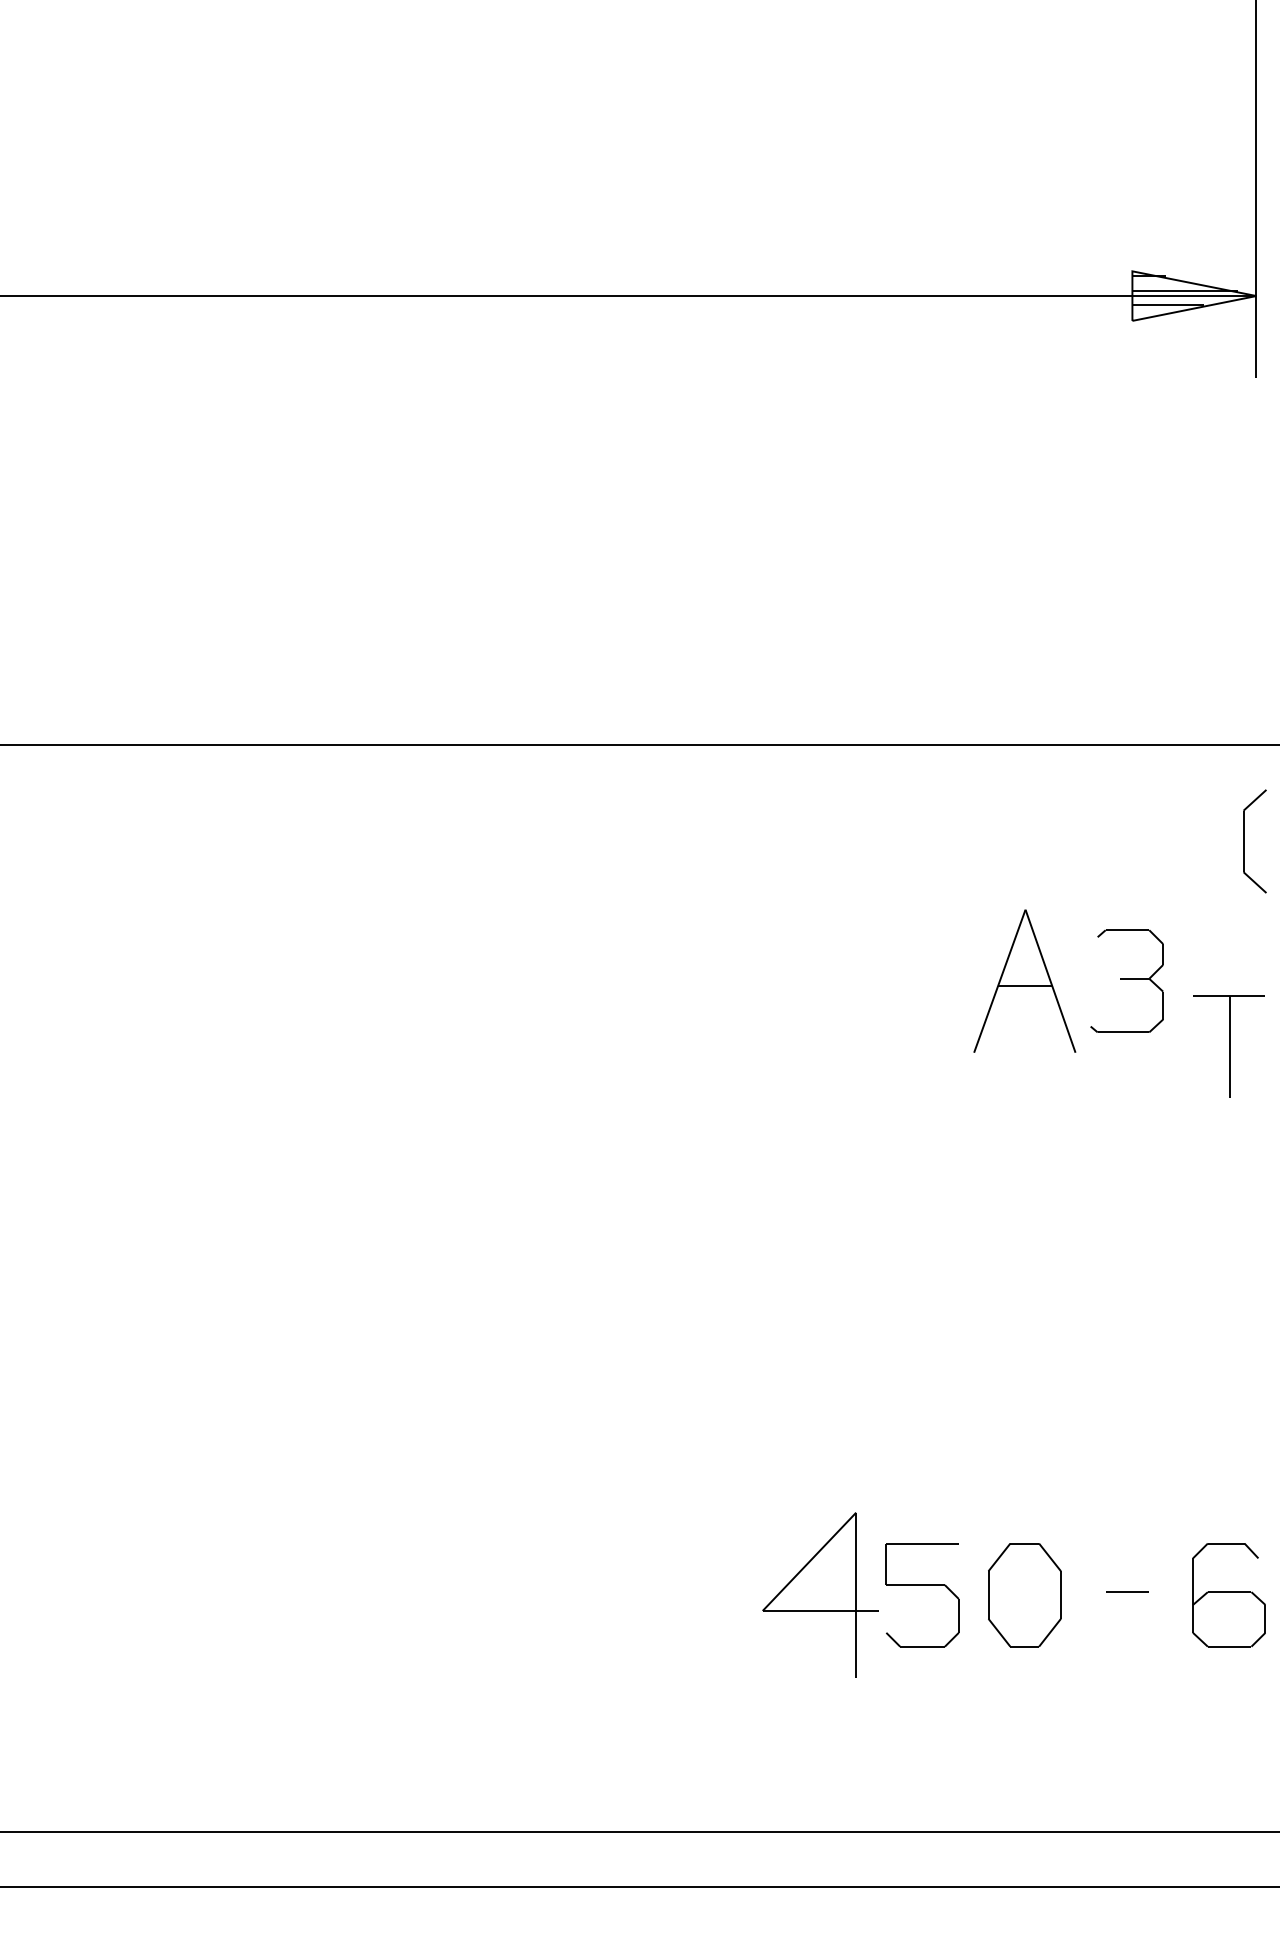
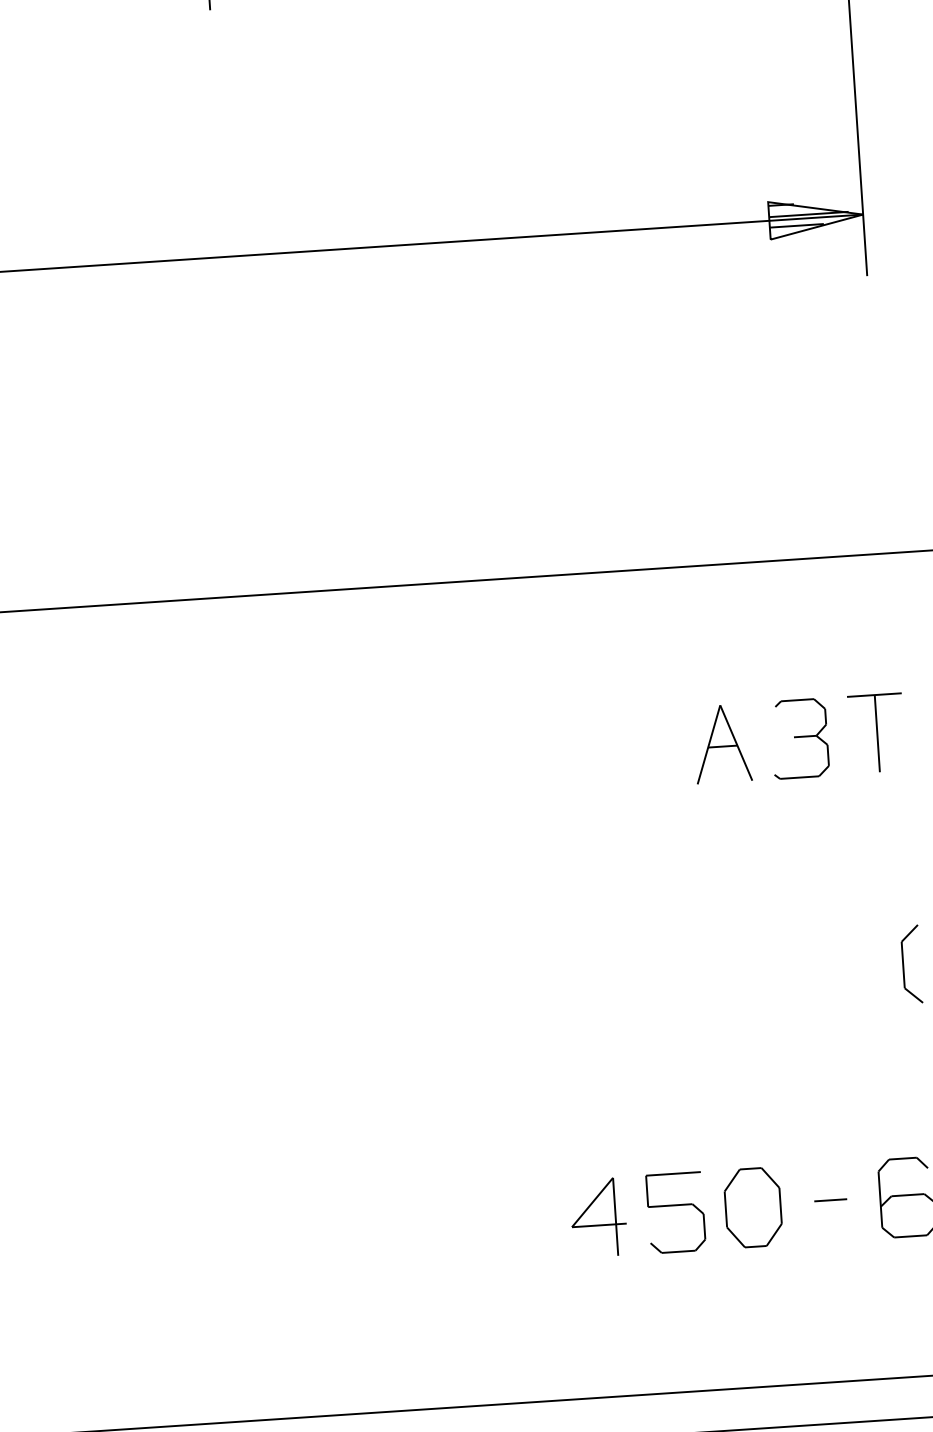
part: (1244, 841) -> (903, 965), moved
part: (1024, 981) -> (722, 744), size x0.71
part: (1228, 1046) -> (876, 733), moved
part: (819, 1594) -> (598, 1217), size x0.62

